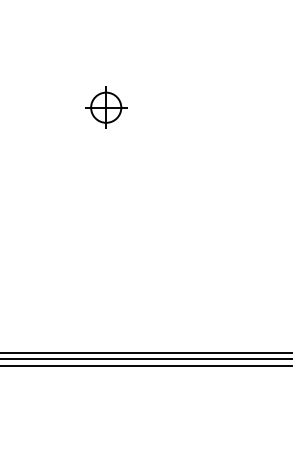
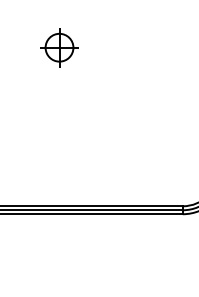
part: (106, 107) -> (59, 47), size x1.43

